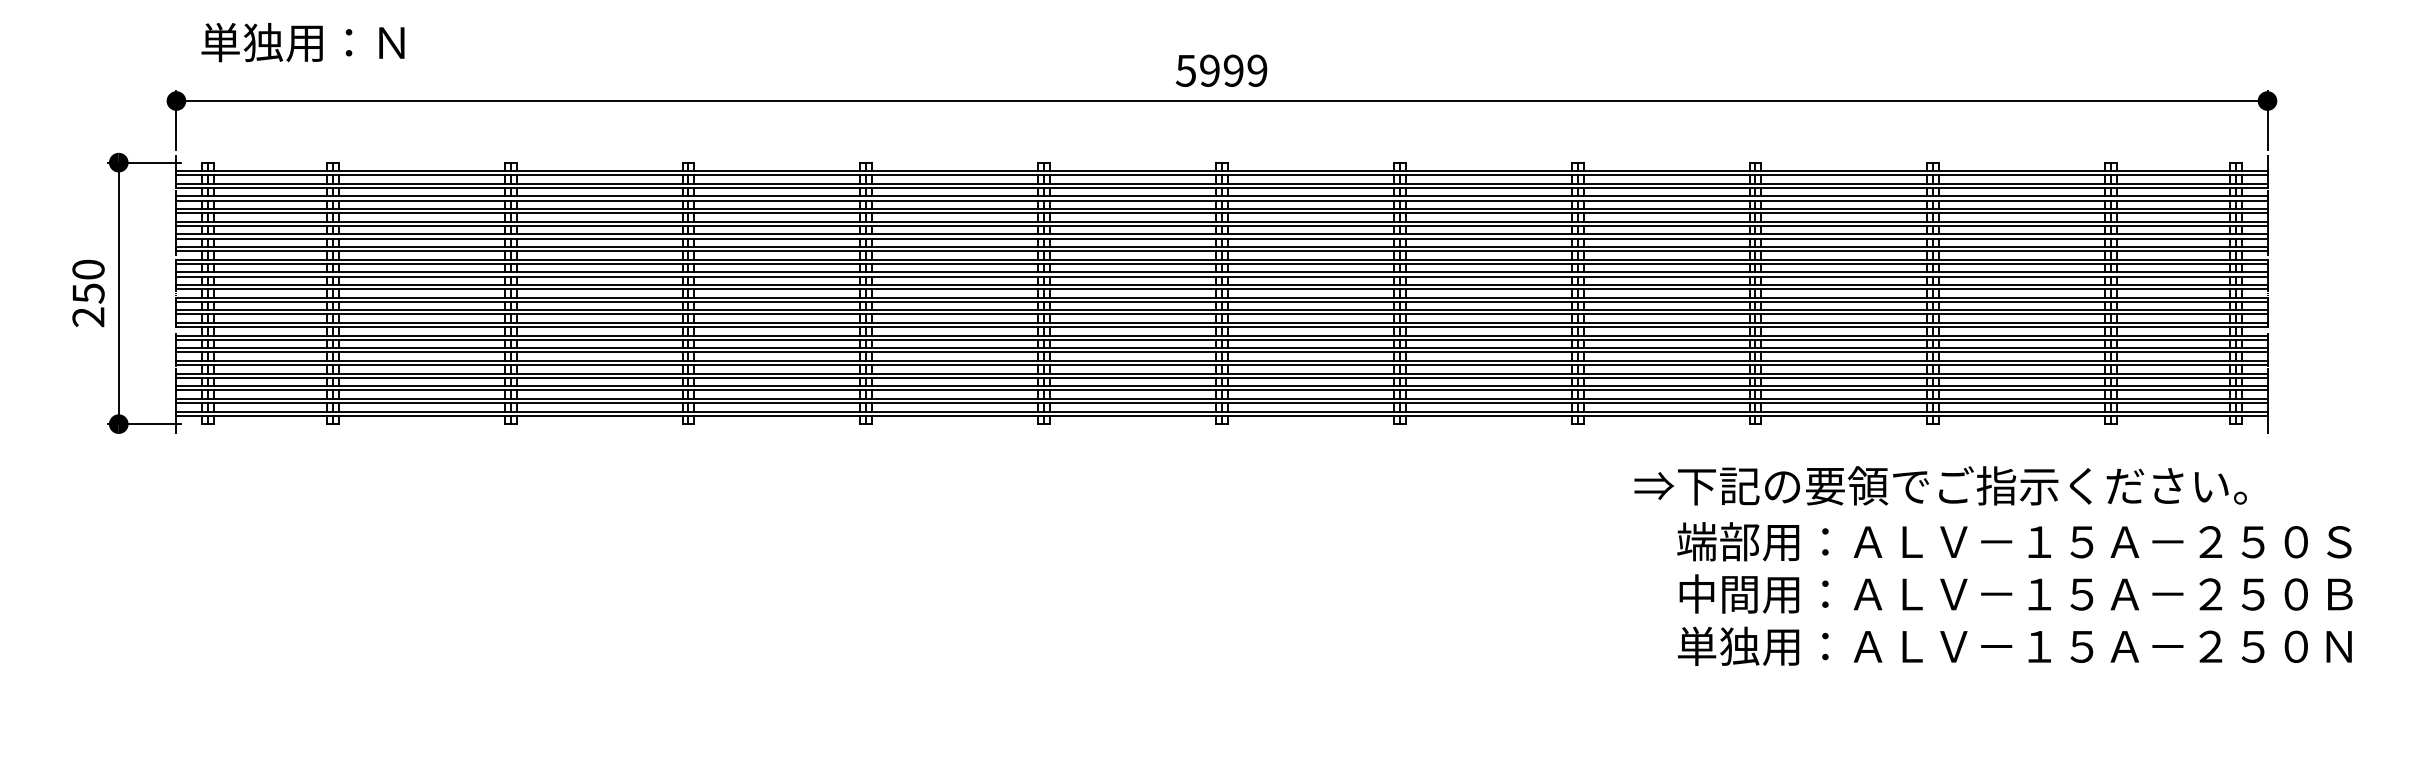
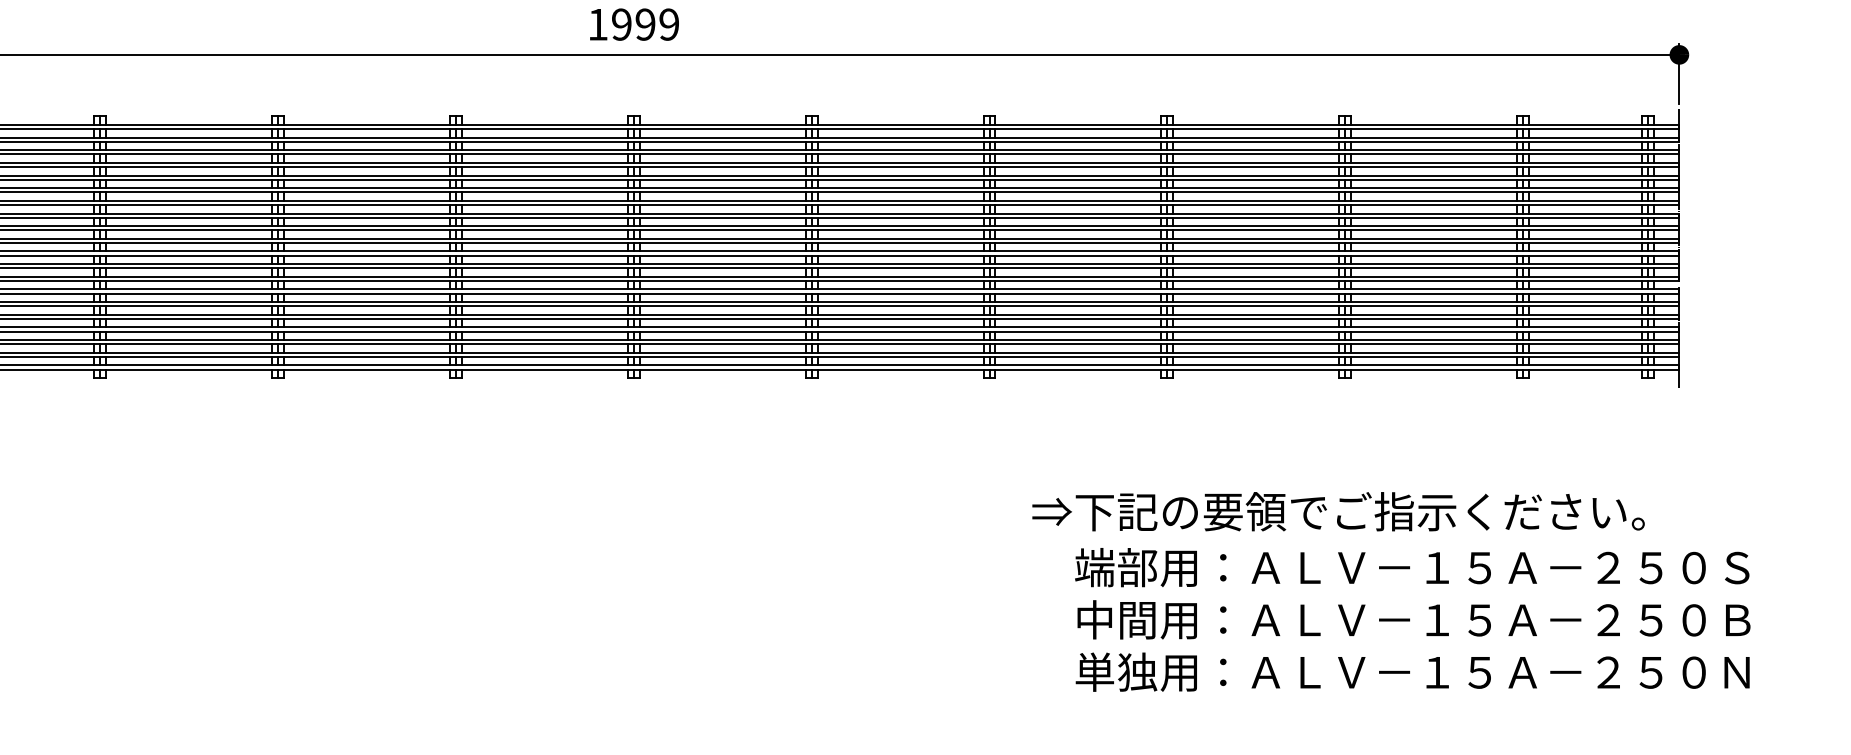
text: (1185, 70) -> (597, 24), 5999 -> 1999
text: (1993, 565) -> (1391, 591), moved

